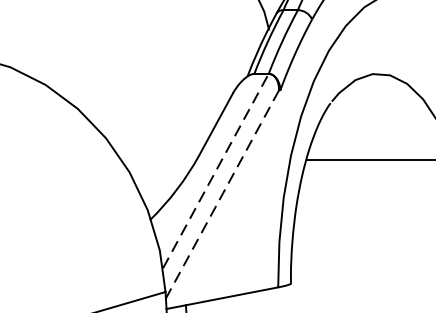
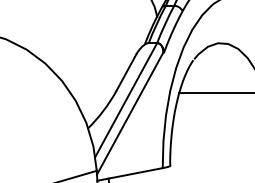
line: (216, 171) -> (126, 100), dashed -> solid
line: (221, 195) -> (129, 114), dashed -> solid

